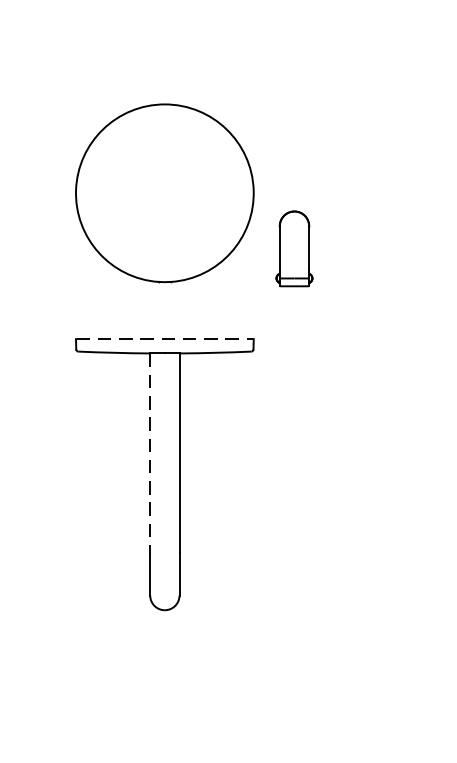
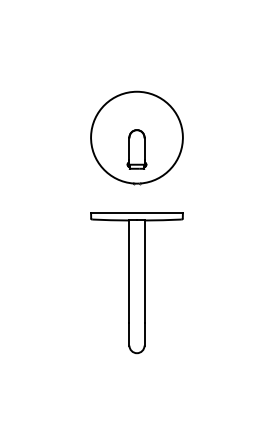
part: (293, 248) -> (136, 149), moved
line: (163, 337) -> (136, 212), dashed -> solid
line: (150, 452) -> (129, 271), dashed -> solid

